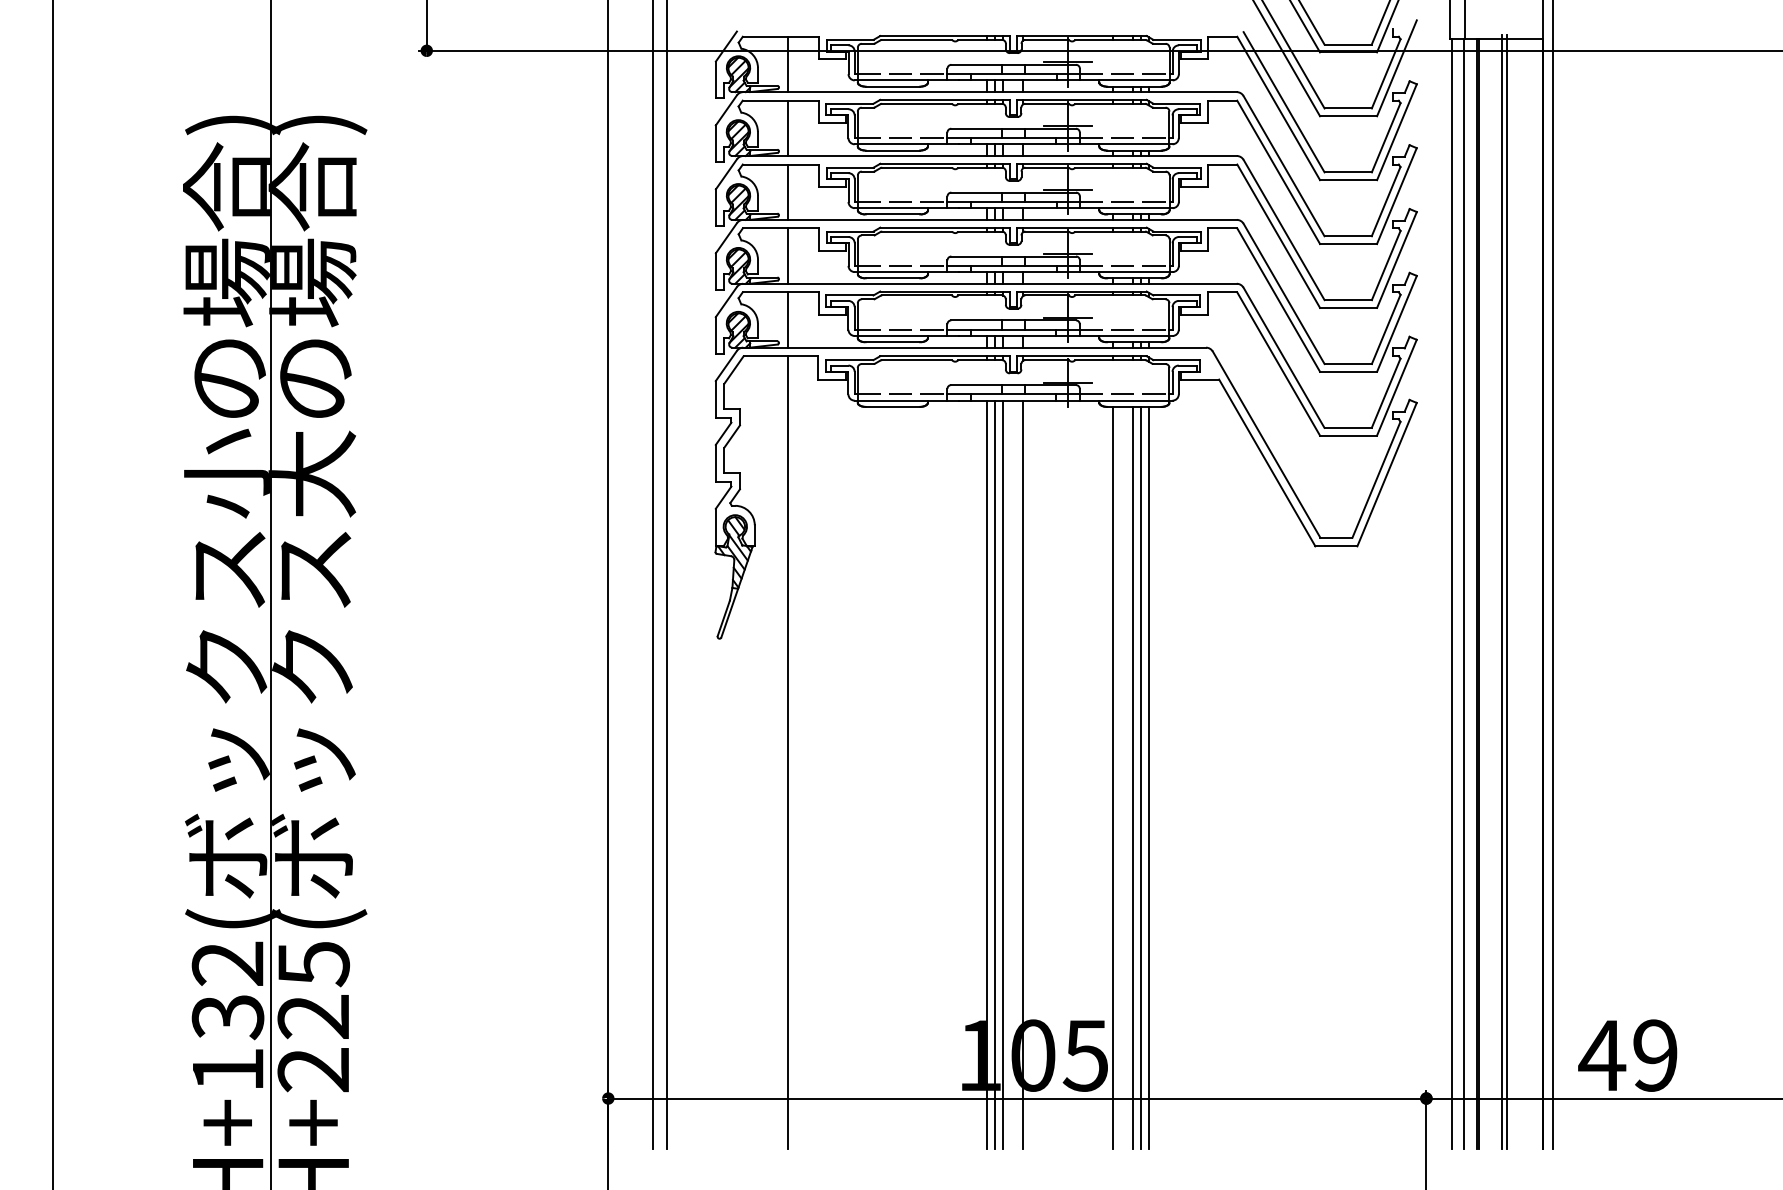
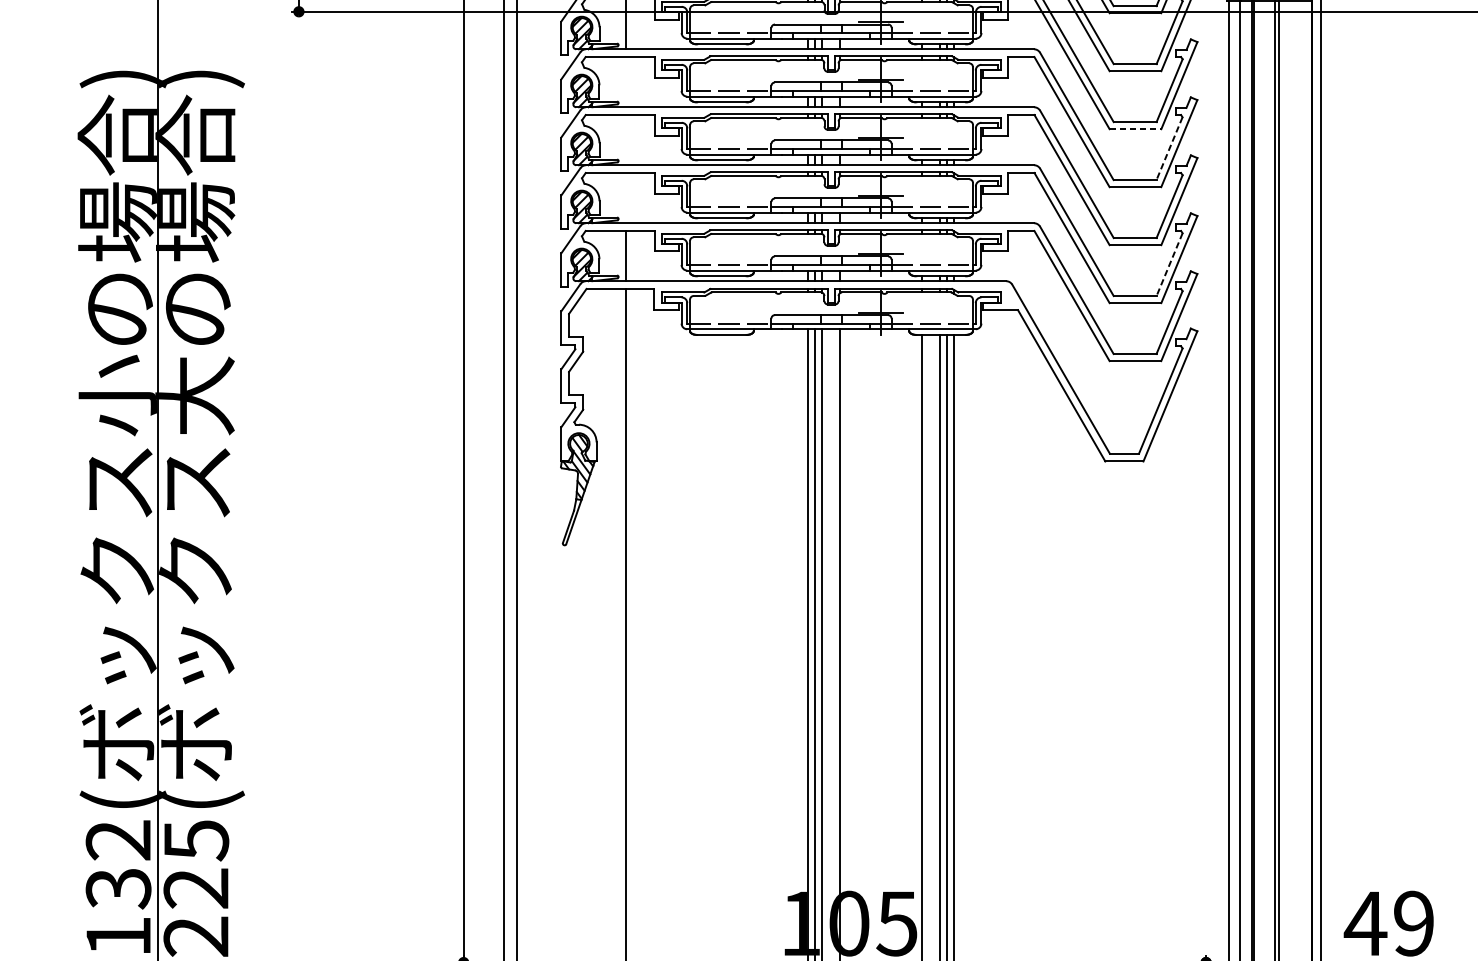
line: (787, 128) -> (626, 82), removed
line: (1348, 180) -> (1135, 129), solid -> dashed
line: (787, 191) -> (626, 139), removed
line: (1385, 202) -> (1168, 149), solid -> dashed
line: (787, 255) -> (626, 197), removed
line: (1386, 329) -> (1169, 264), solid -> dashed

